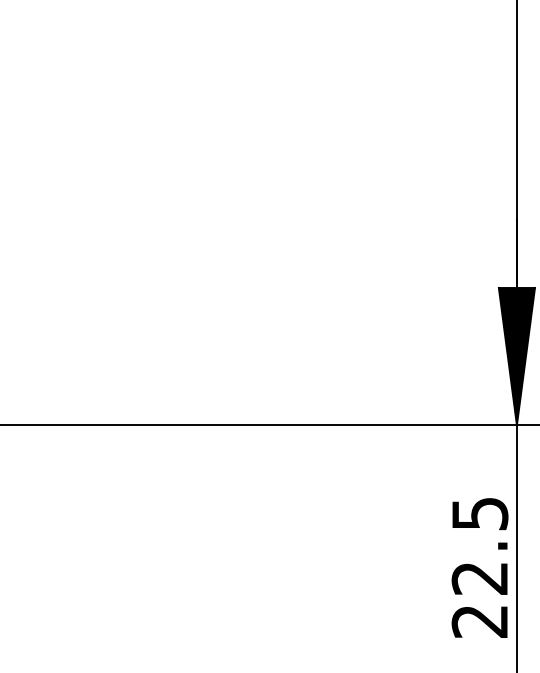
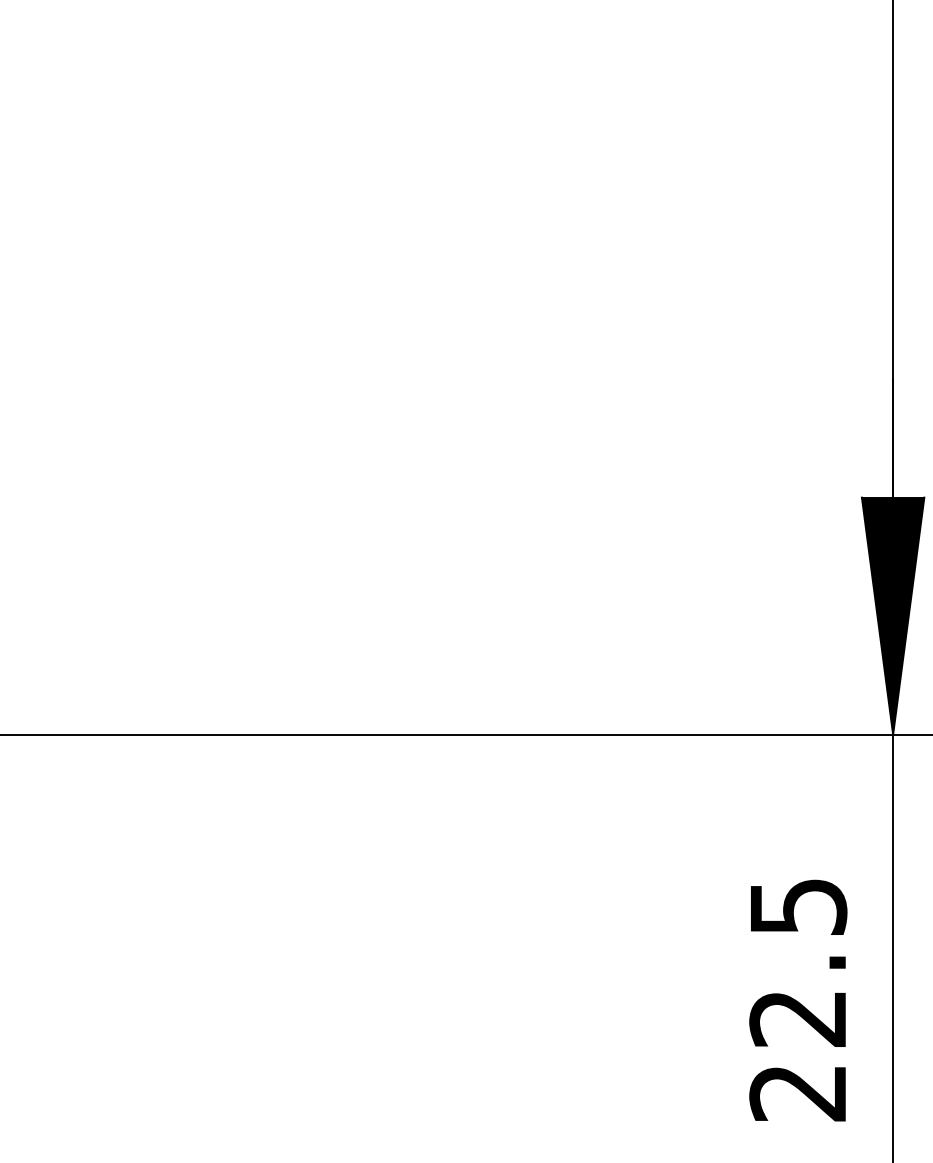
text: (479, 567) -> (797, 999), moved

